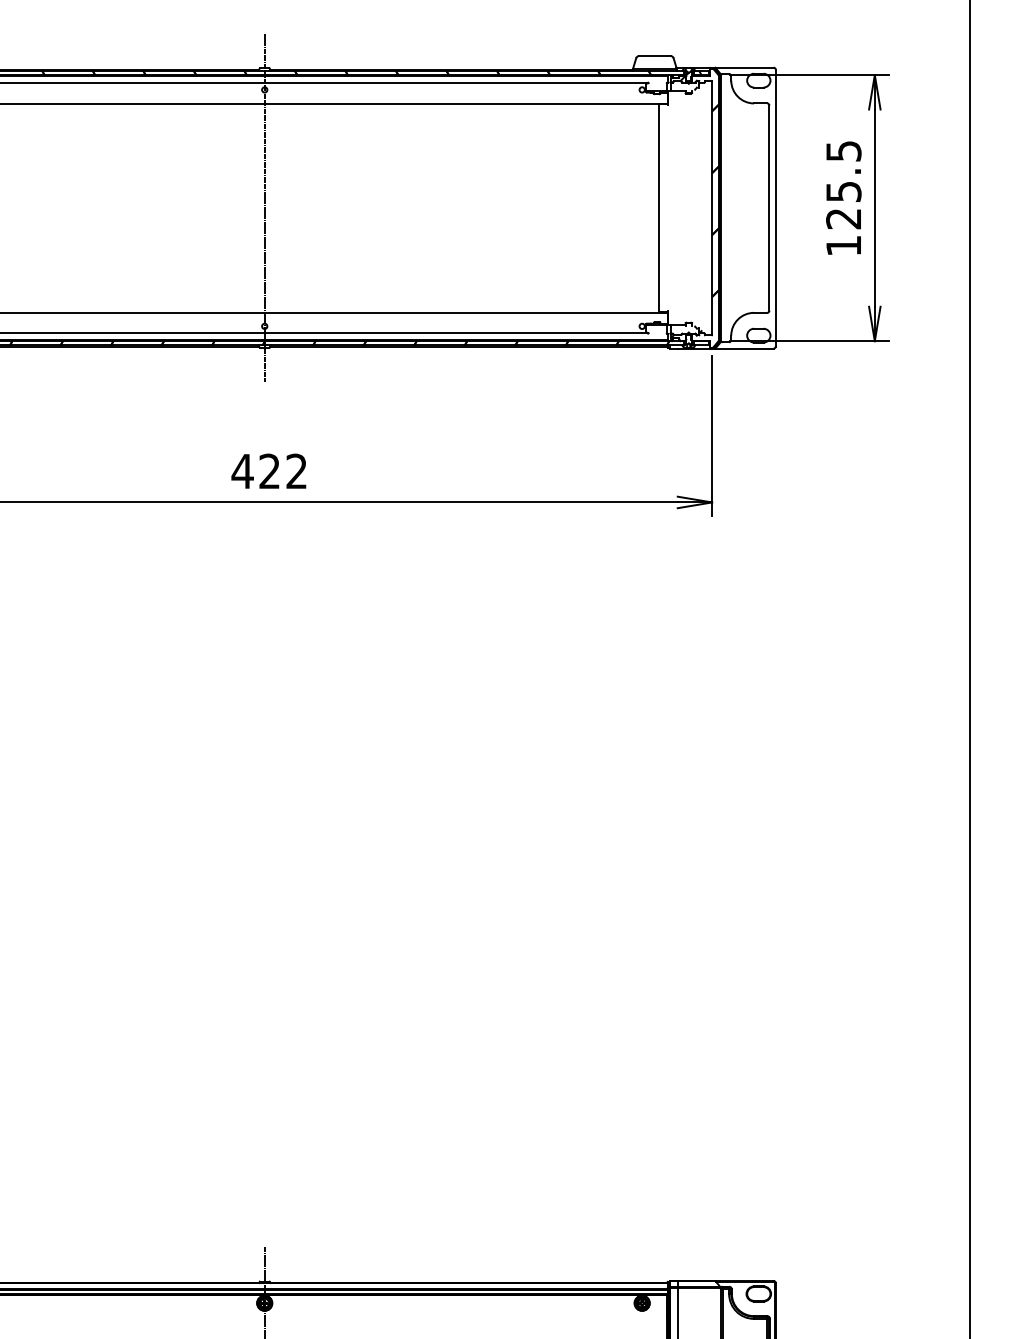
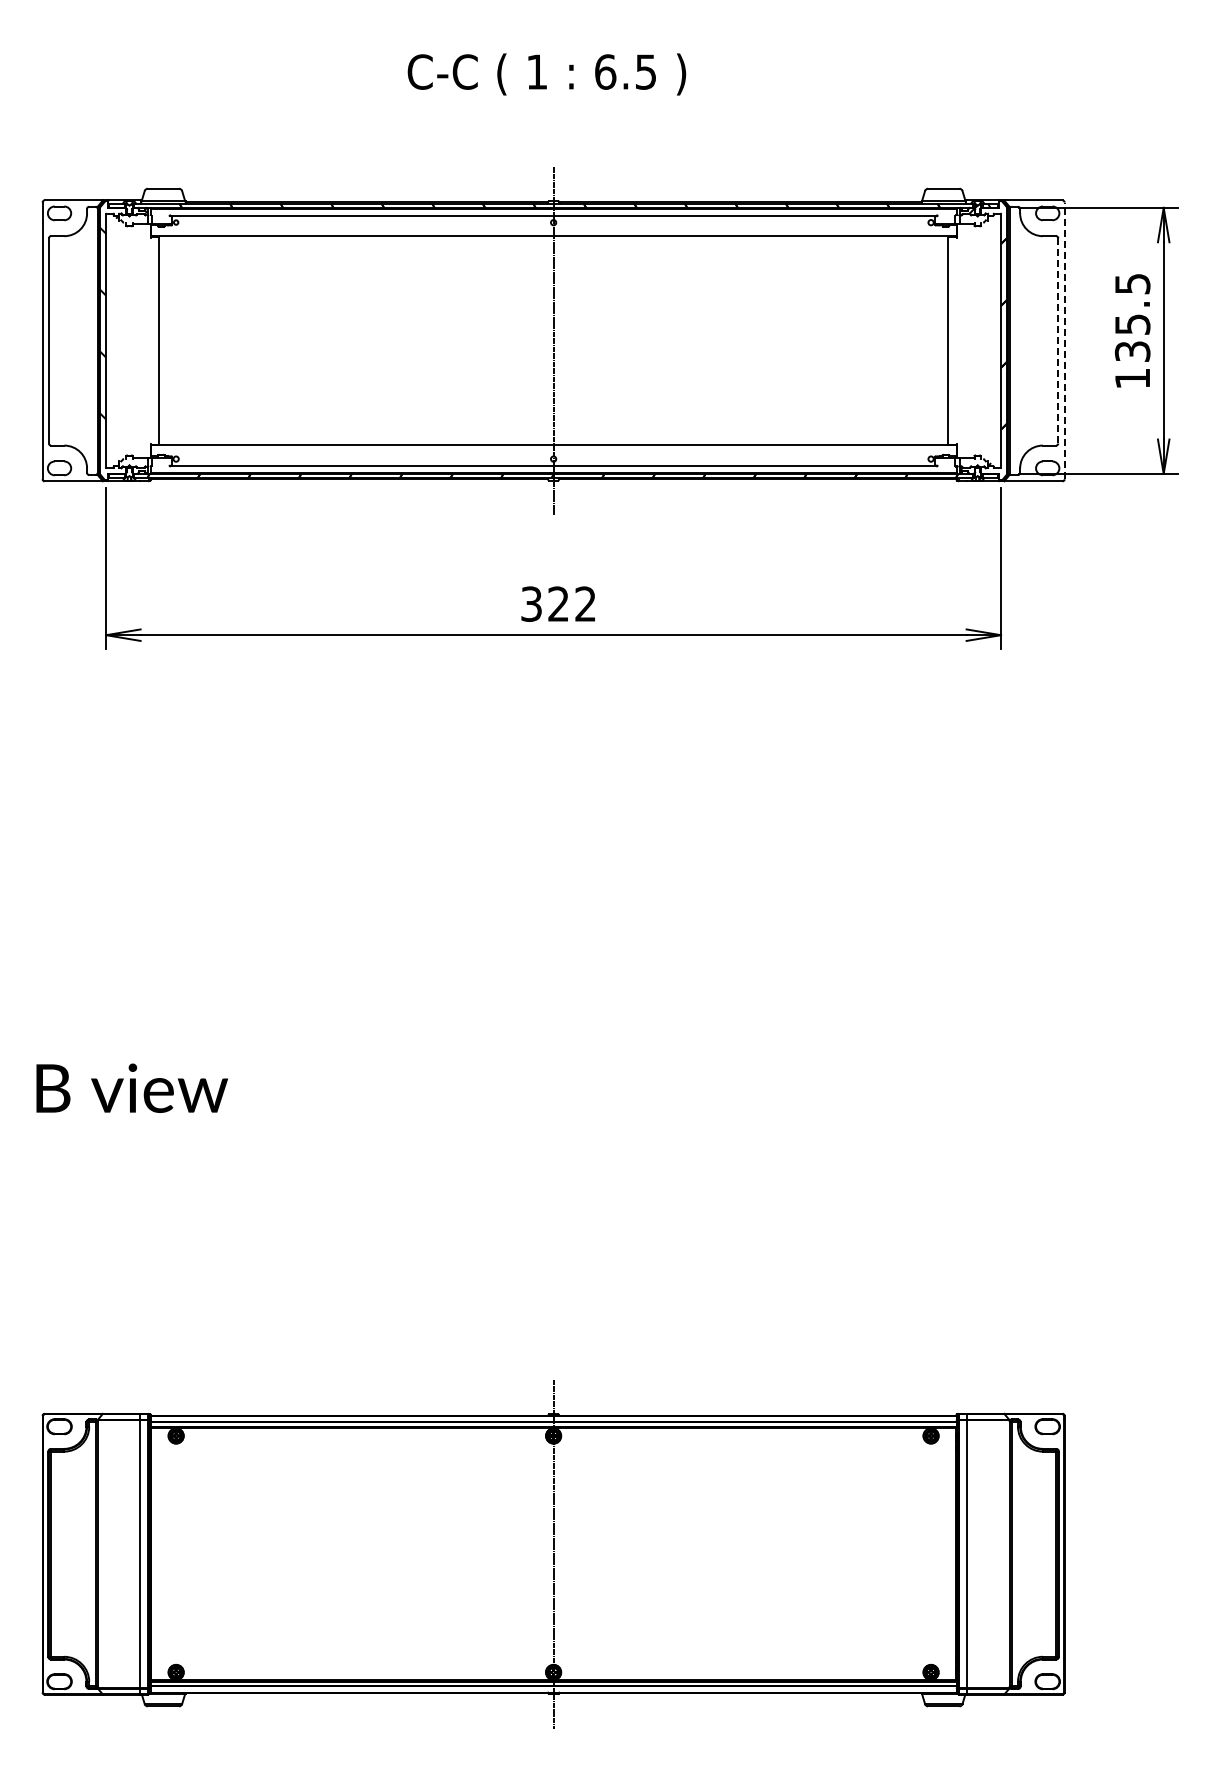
line: (769, 207) -> (1058, 340), solid -> dashed
line: (775, 207) -> (1064, 340), solid -> dashed
text: (843, 218) -> (1132, 351), 125.5 -> 135.5
text: (242, 470) -> (531, 603), 422 -> 322

